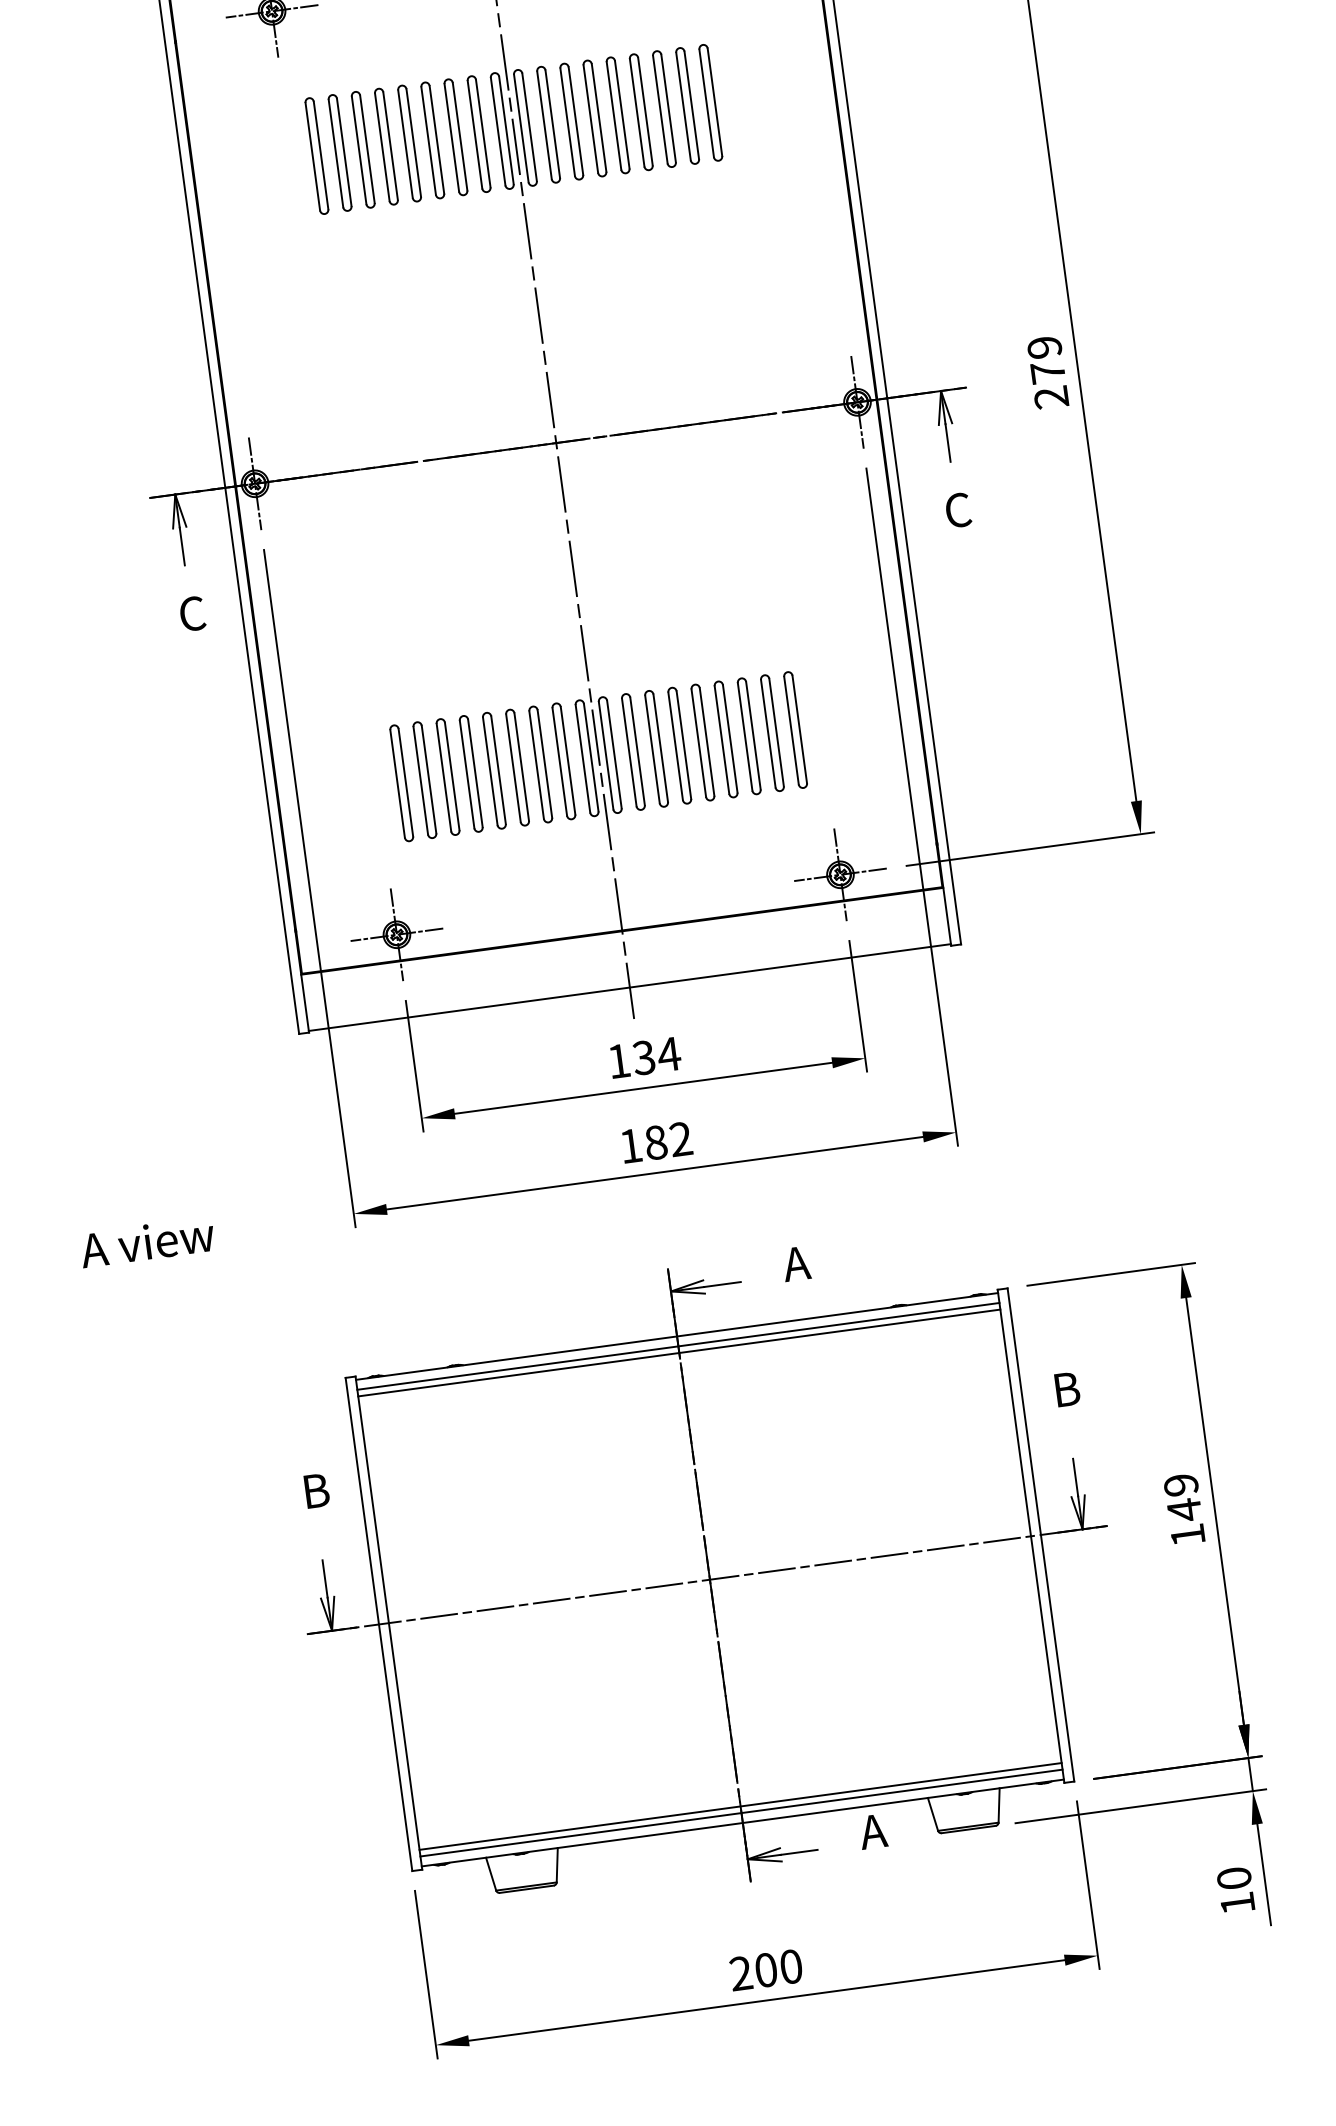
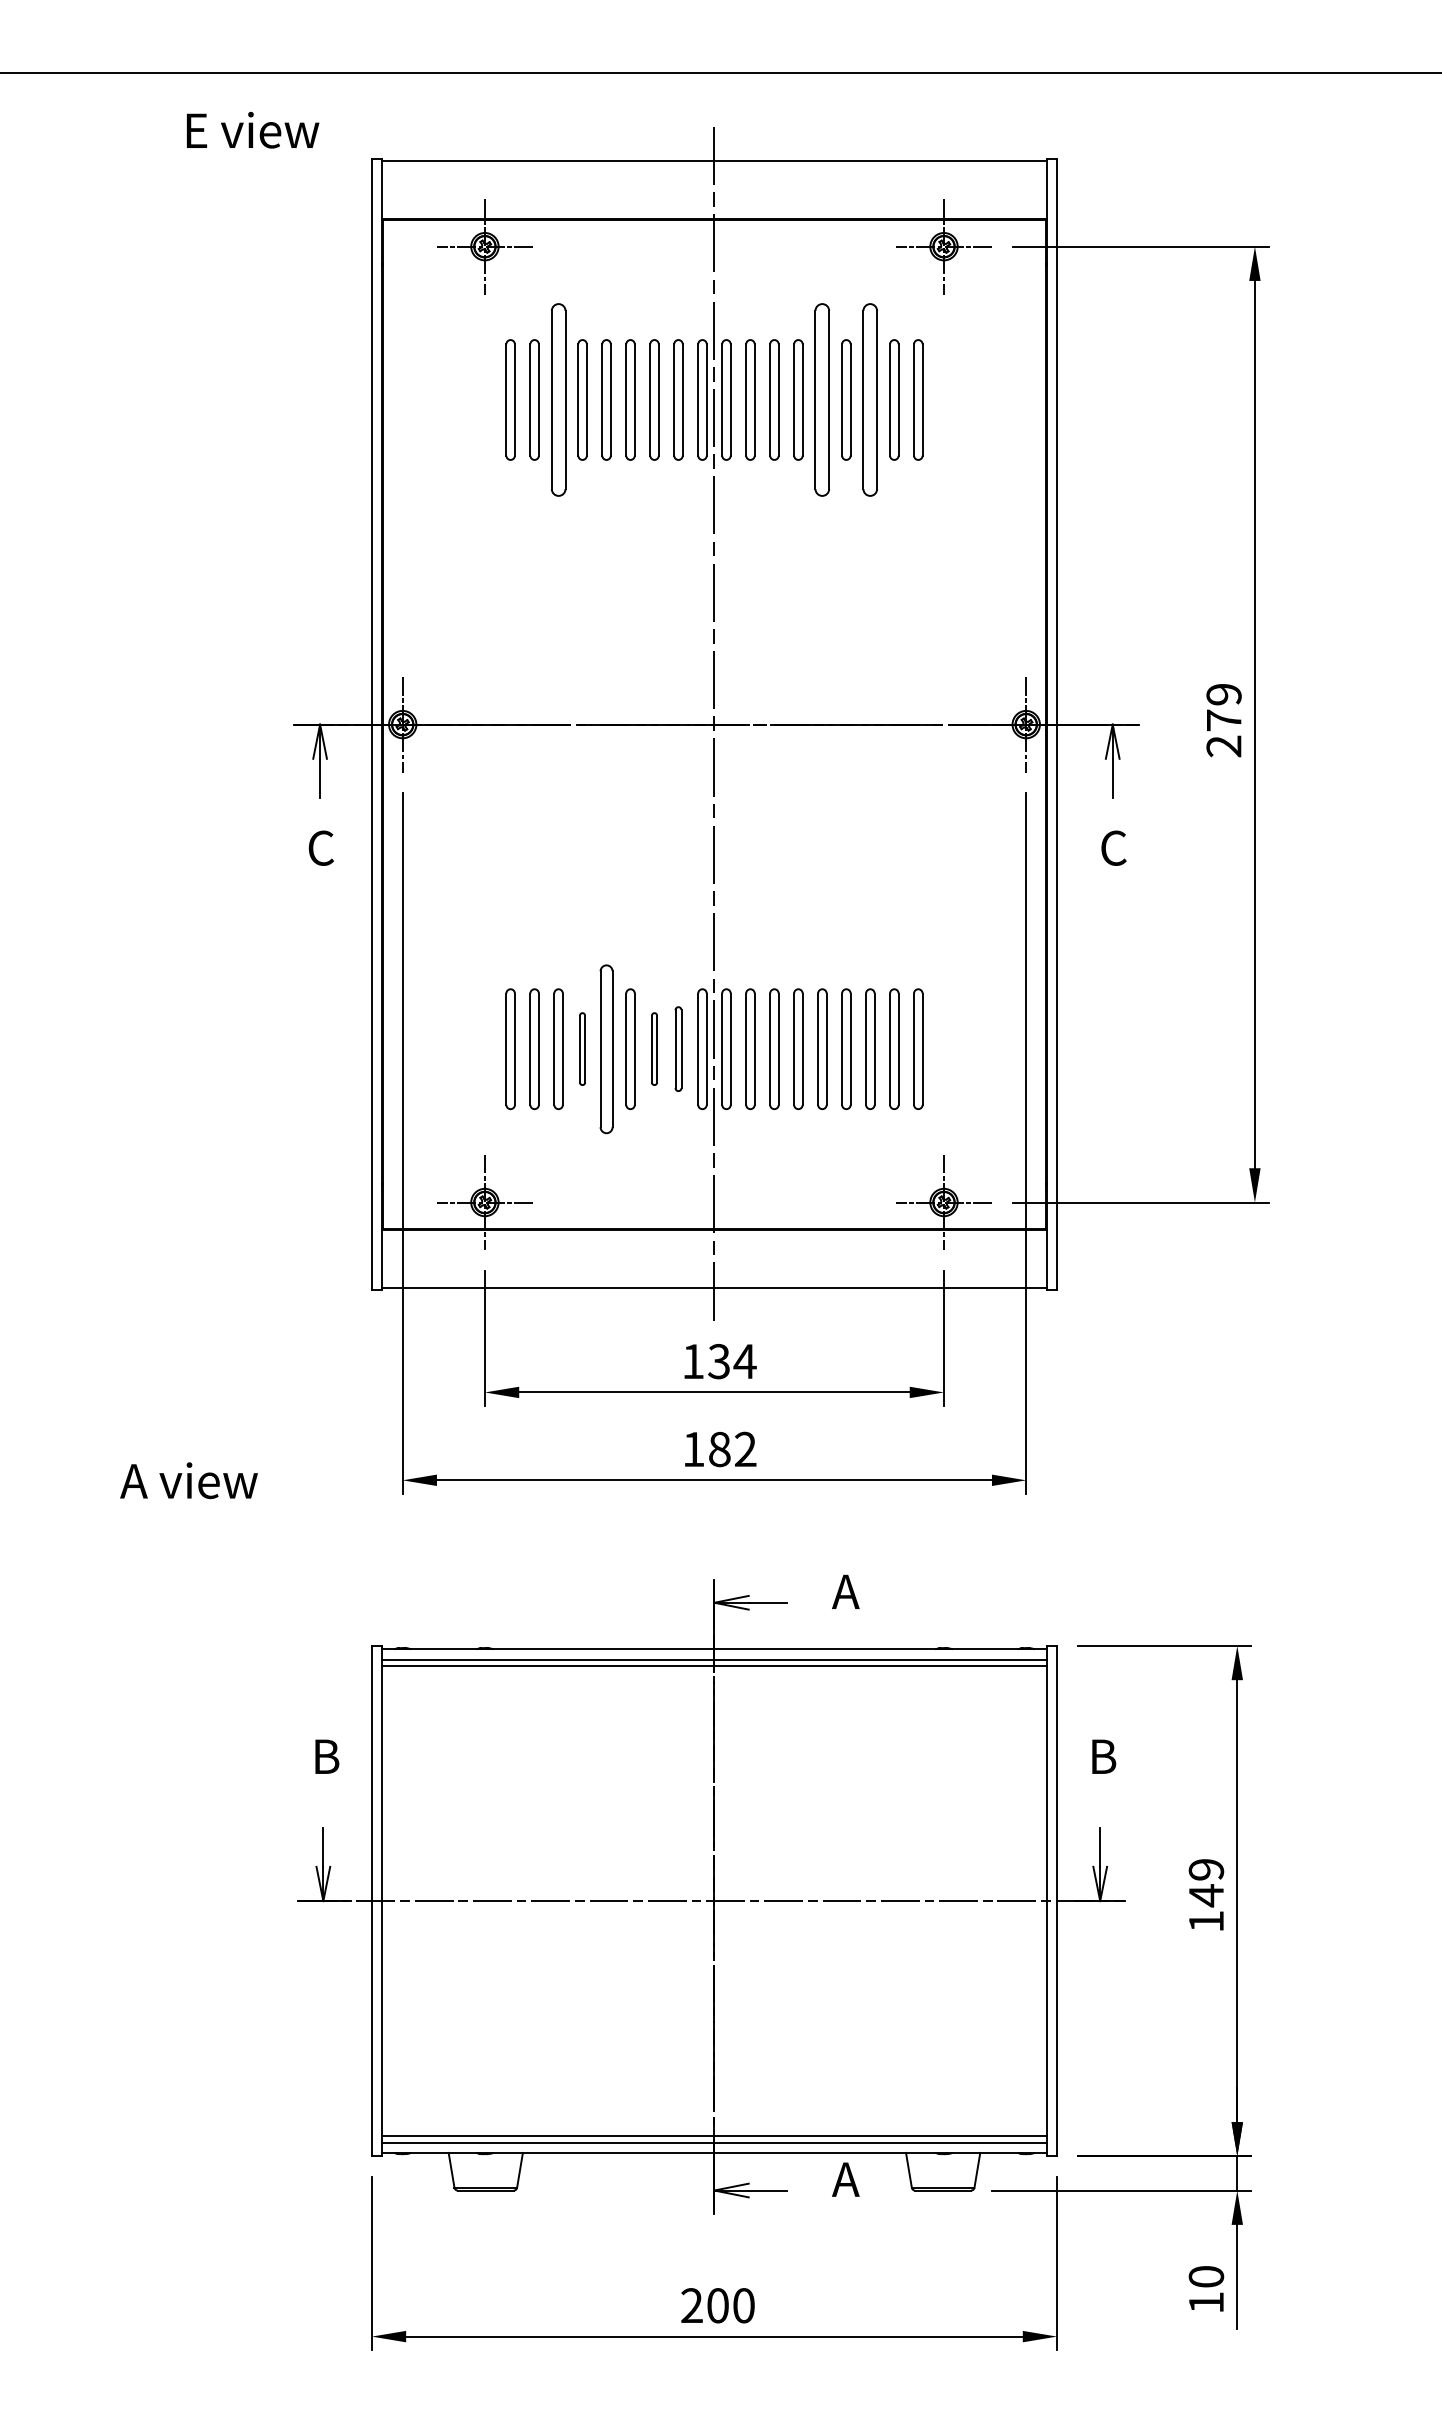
part: (664, 108) -> (870, 399), size x1.6
part: (618, 114) -> (822, 399), size x1.6
part: (363, 149) -> (558, 399), size x1.6
part: (563, 760) -> (678, 1048), size x0.7
part: (540, 763) -> (654, 1048), size x0.6
part: (494, 770) -> (606, 1048), size x1.4
part: (471, 773) -> (582, 1048), size x0.6

